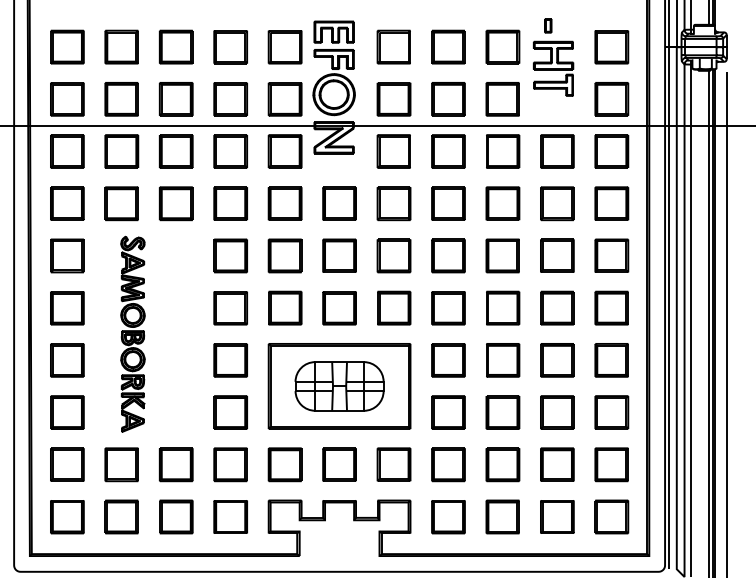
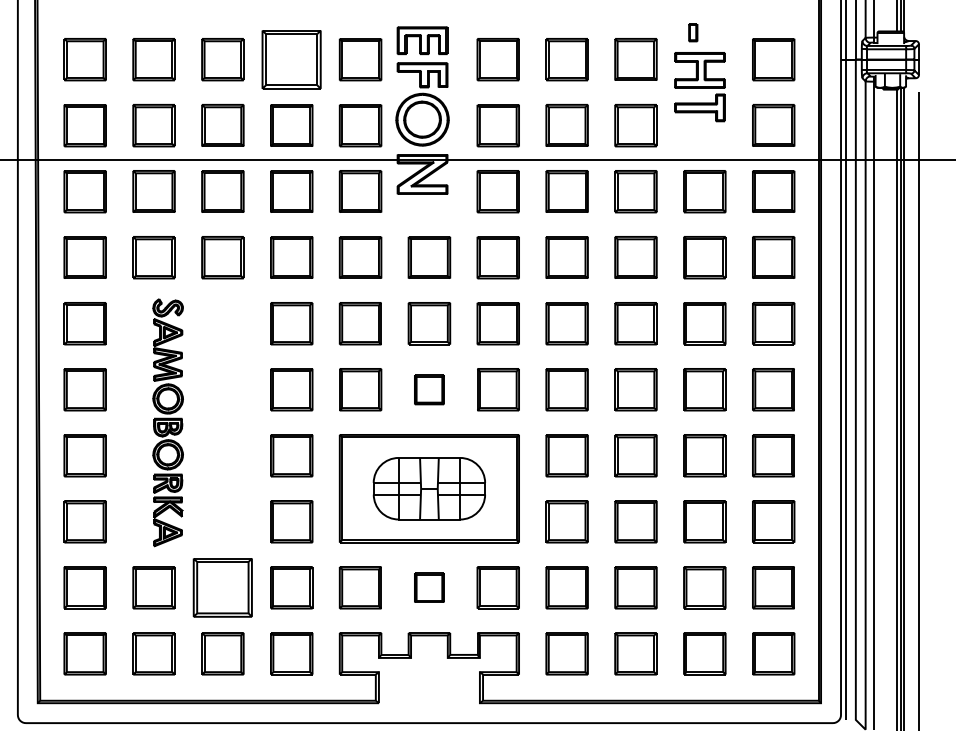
part: (230, 47) -> (291, 59), size x1.4
part: (339, 307) -> (429, 389), size x0.7
part: (175, 464) -> (222, 587), size x1.4
part: (339, 464) -> (429, 587), size x0.7

